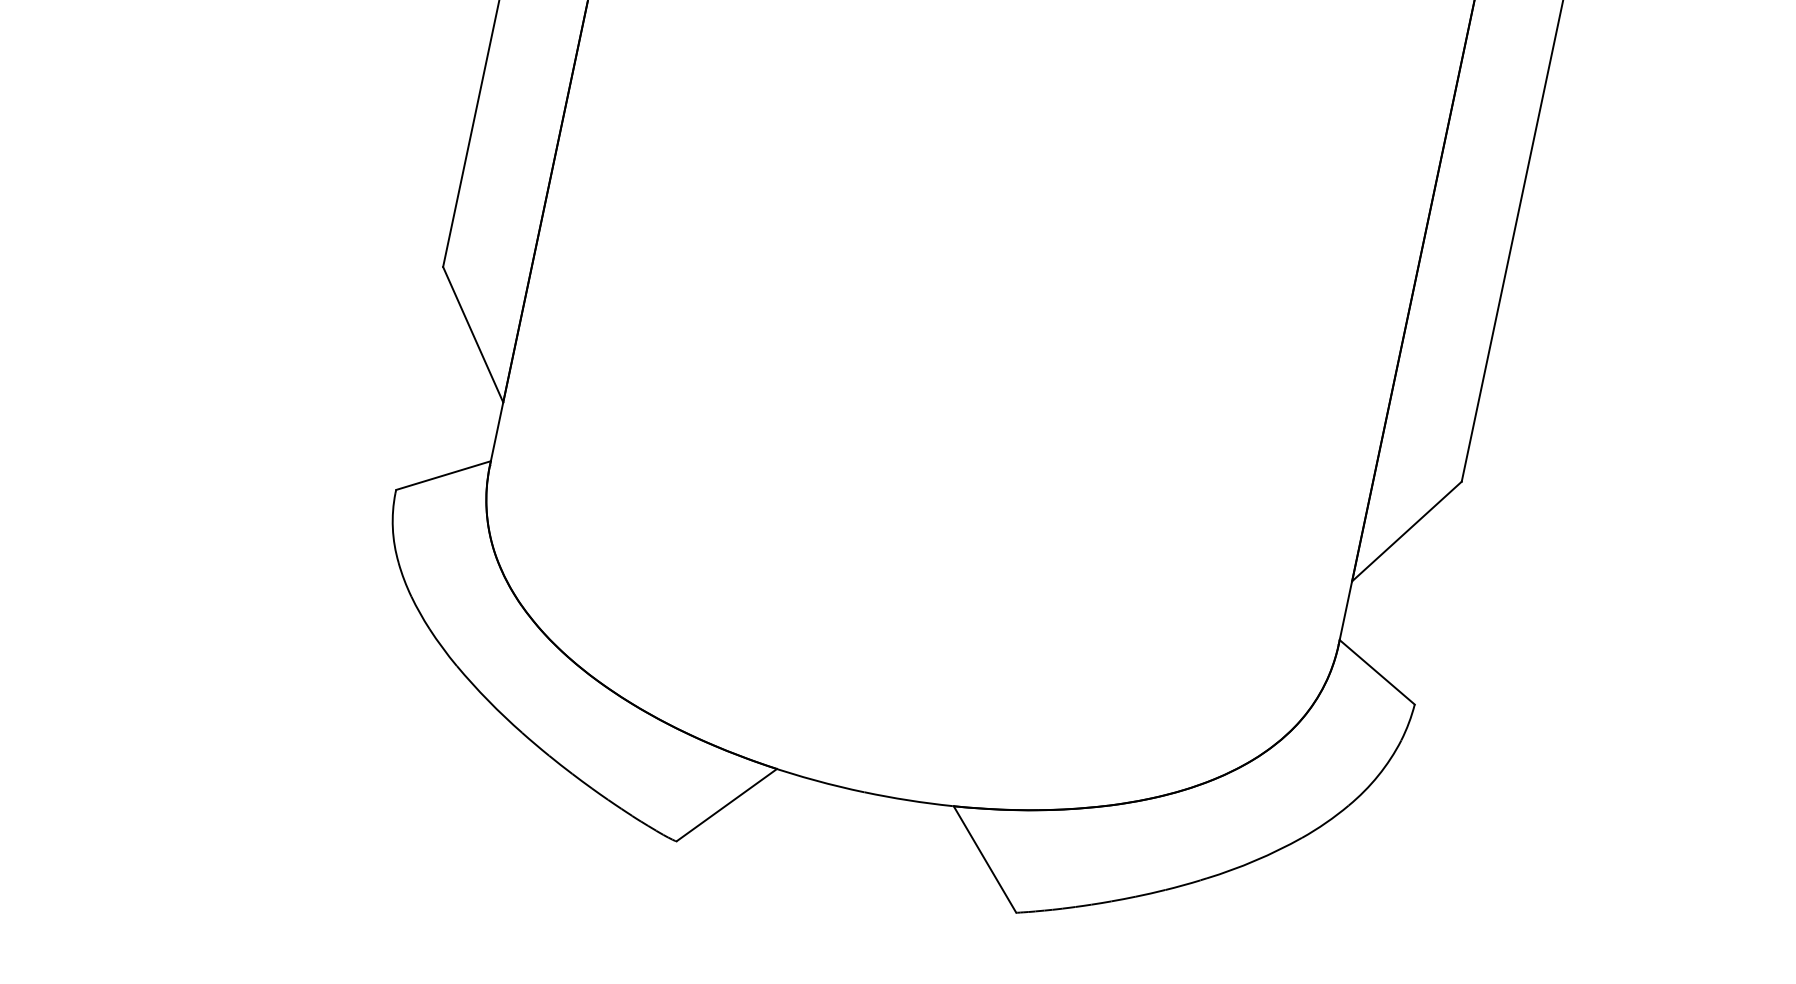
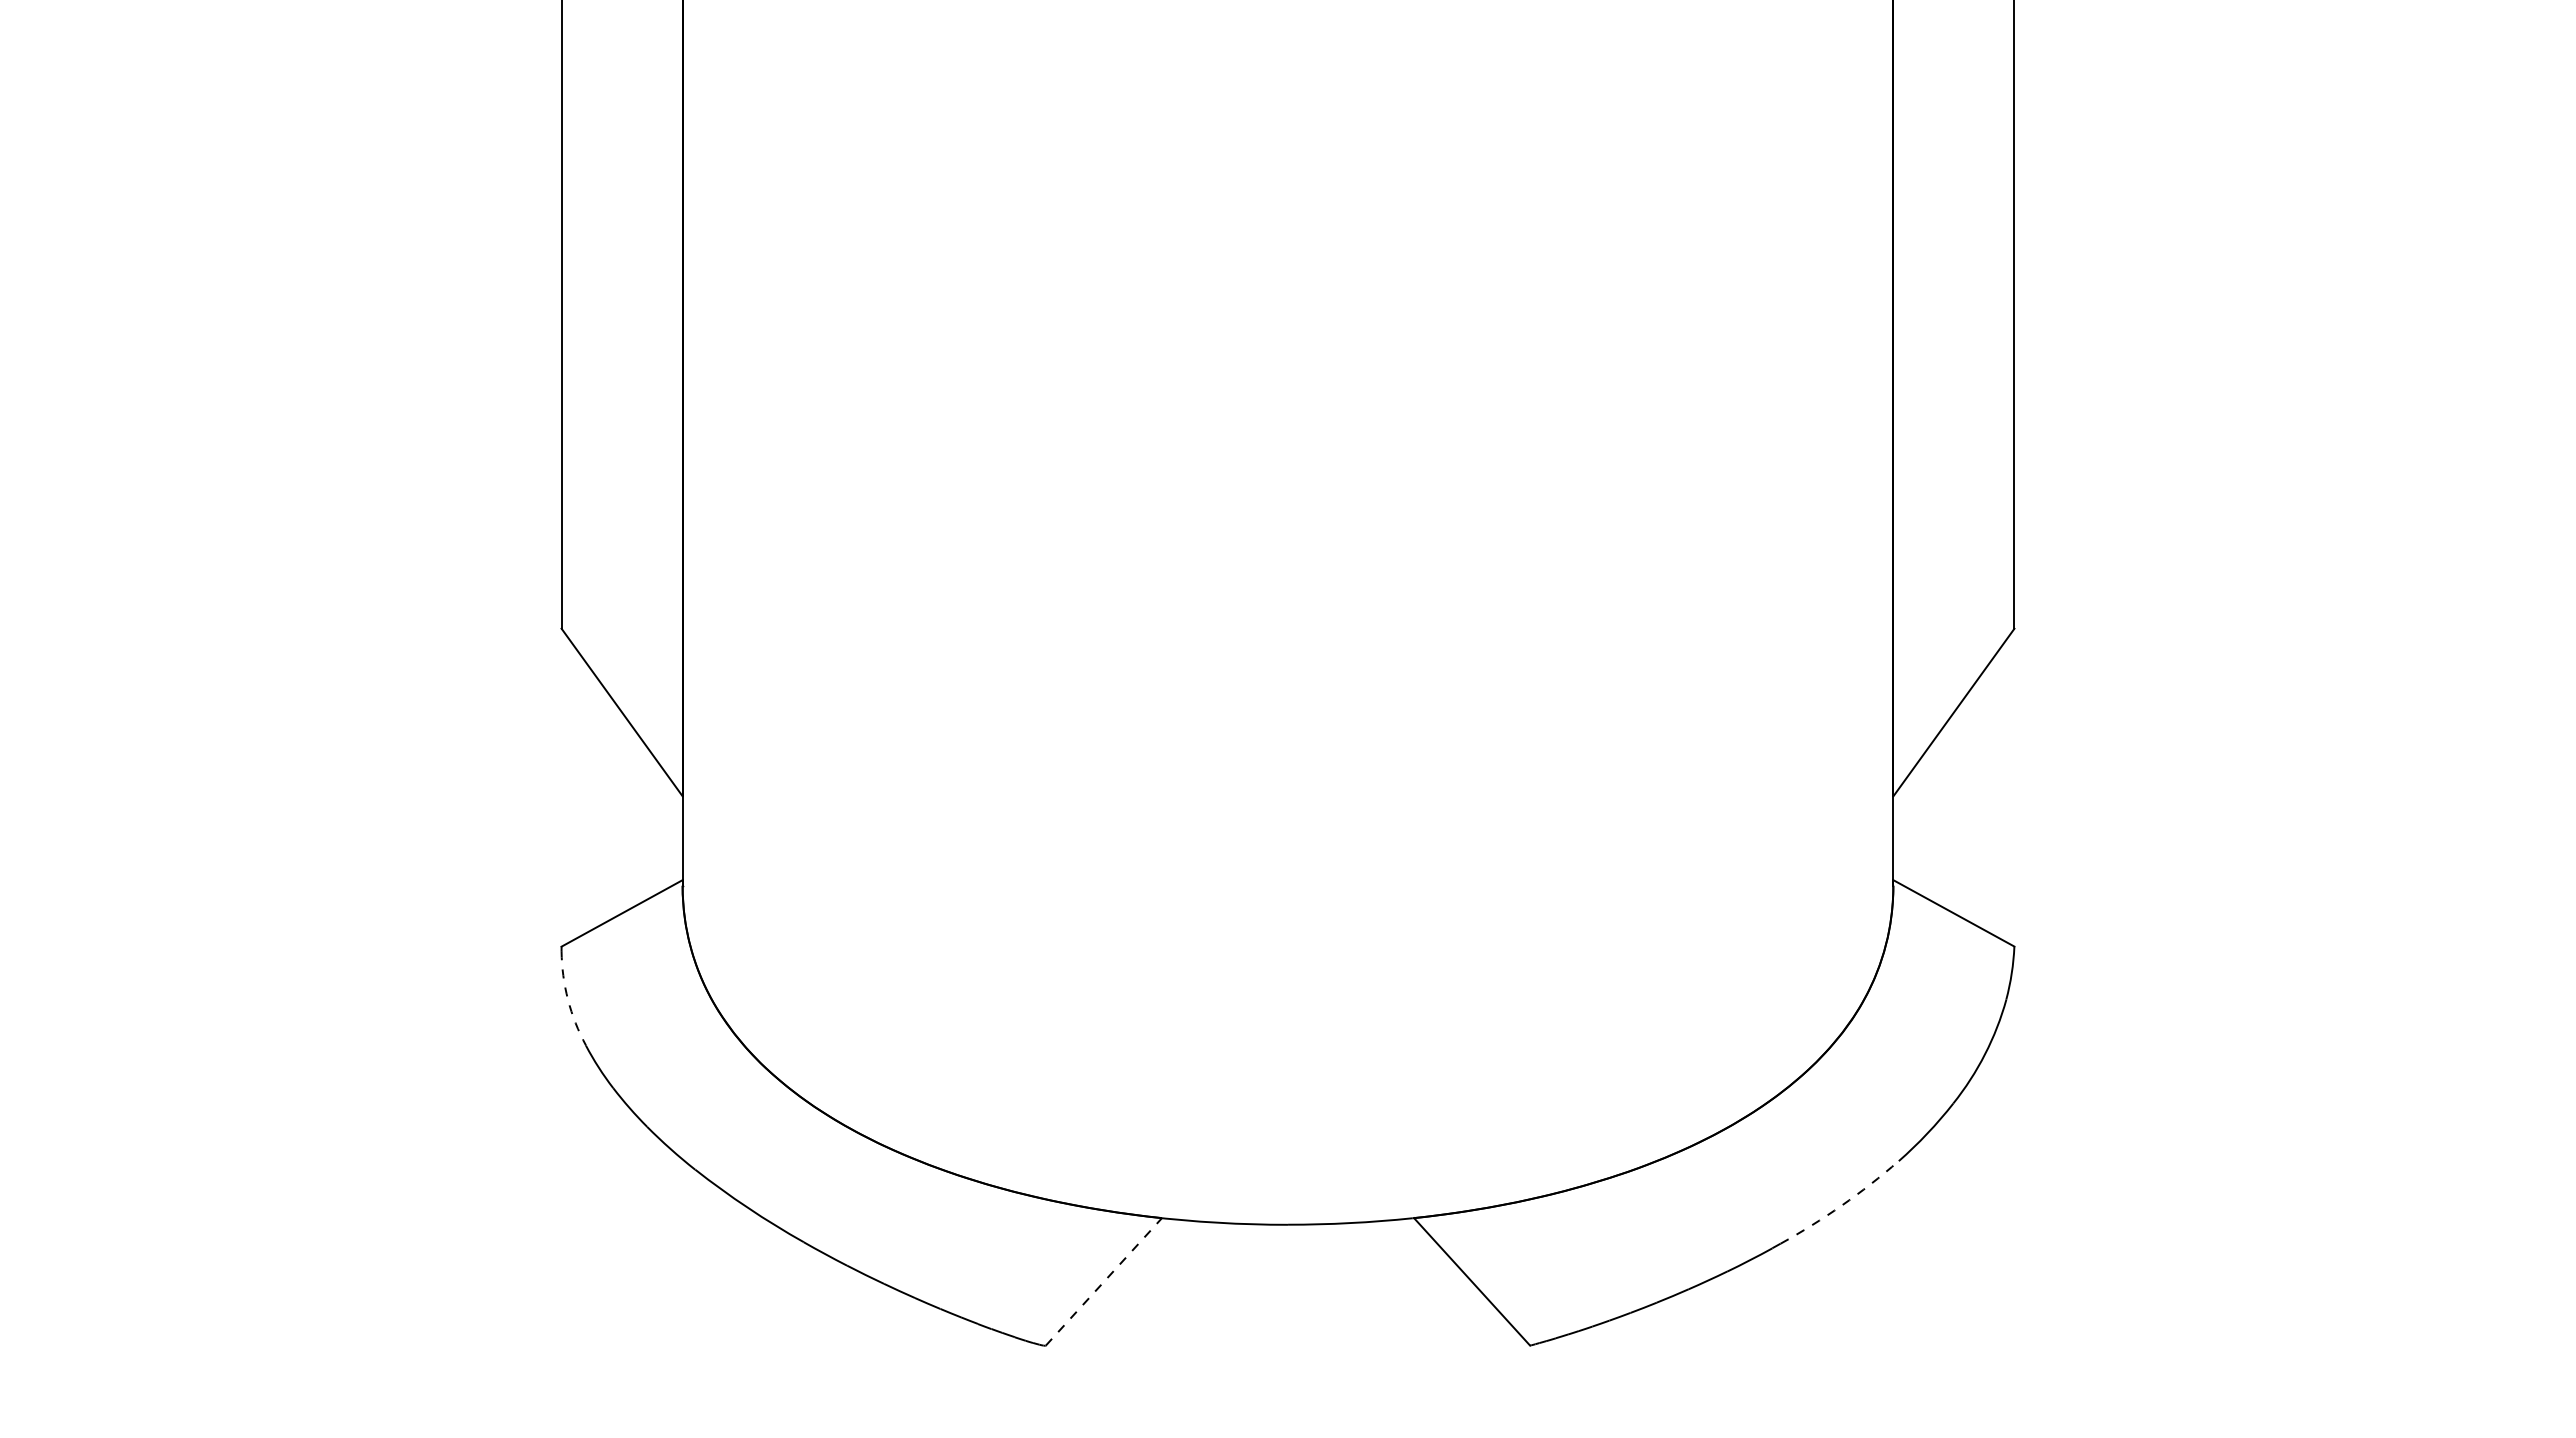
arc: (393, 528) -> (568, 999), solid -> dashed
line: (727, 804) -> (1104, 1281), solid -> dashed
arc: (1255, 860) -> (1841, 1205), solid -> dashed

